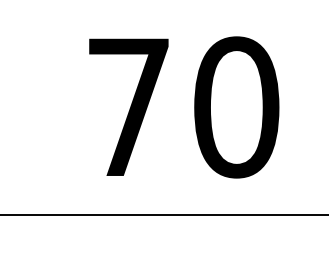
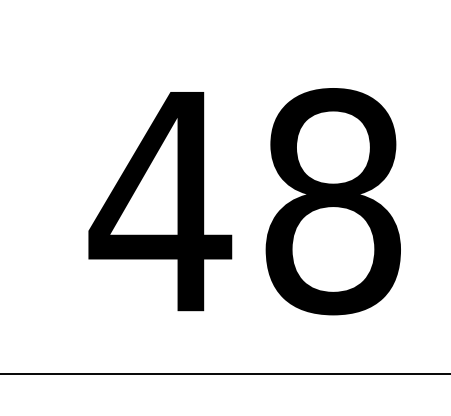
text: (181, 107) -> (244, 201), 70 -> 48

